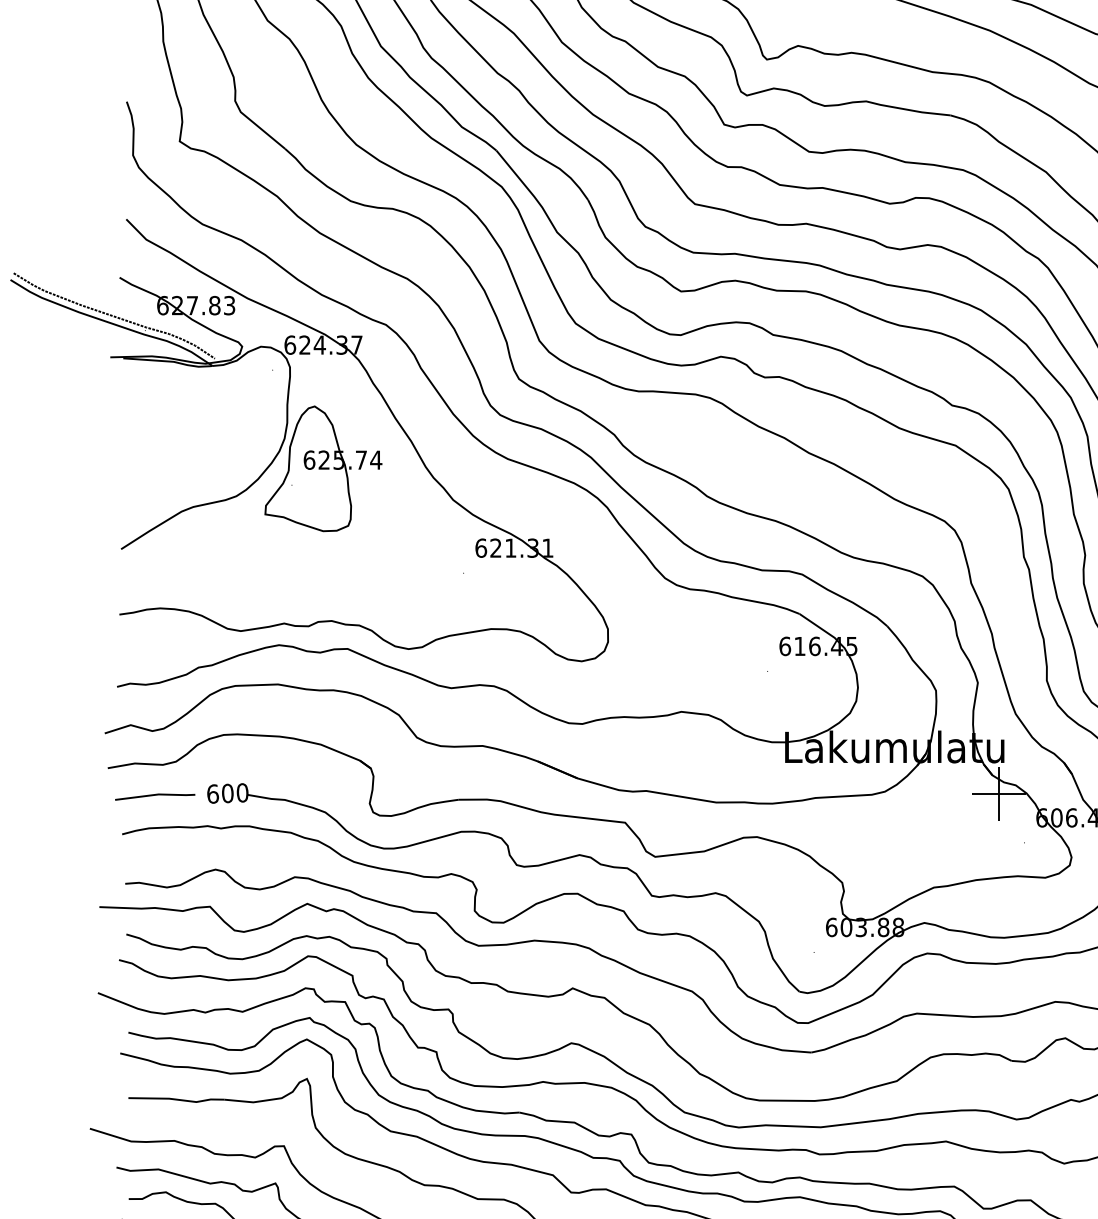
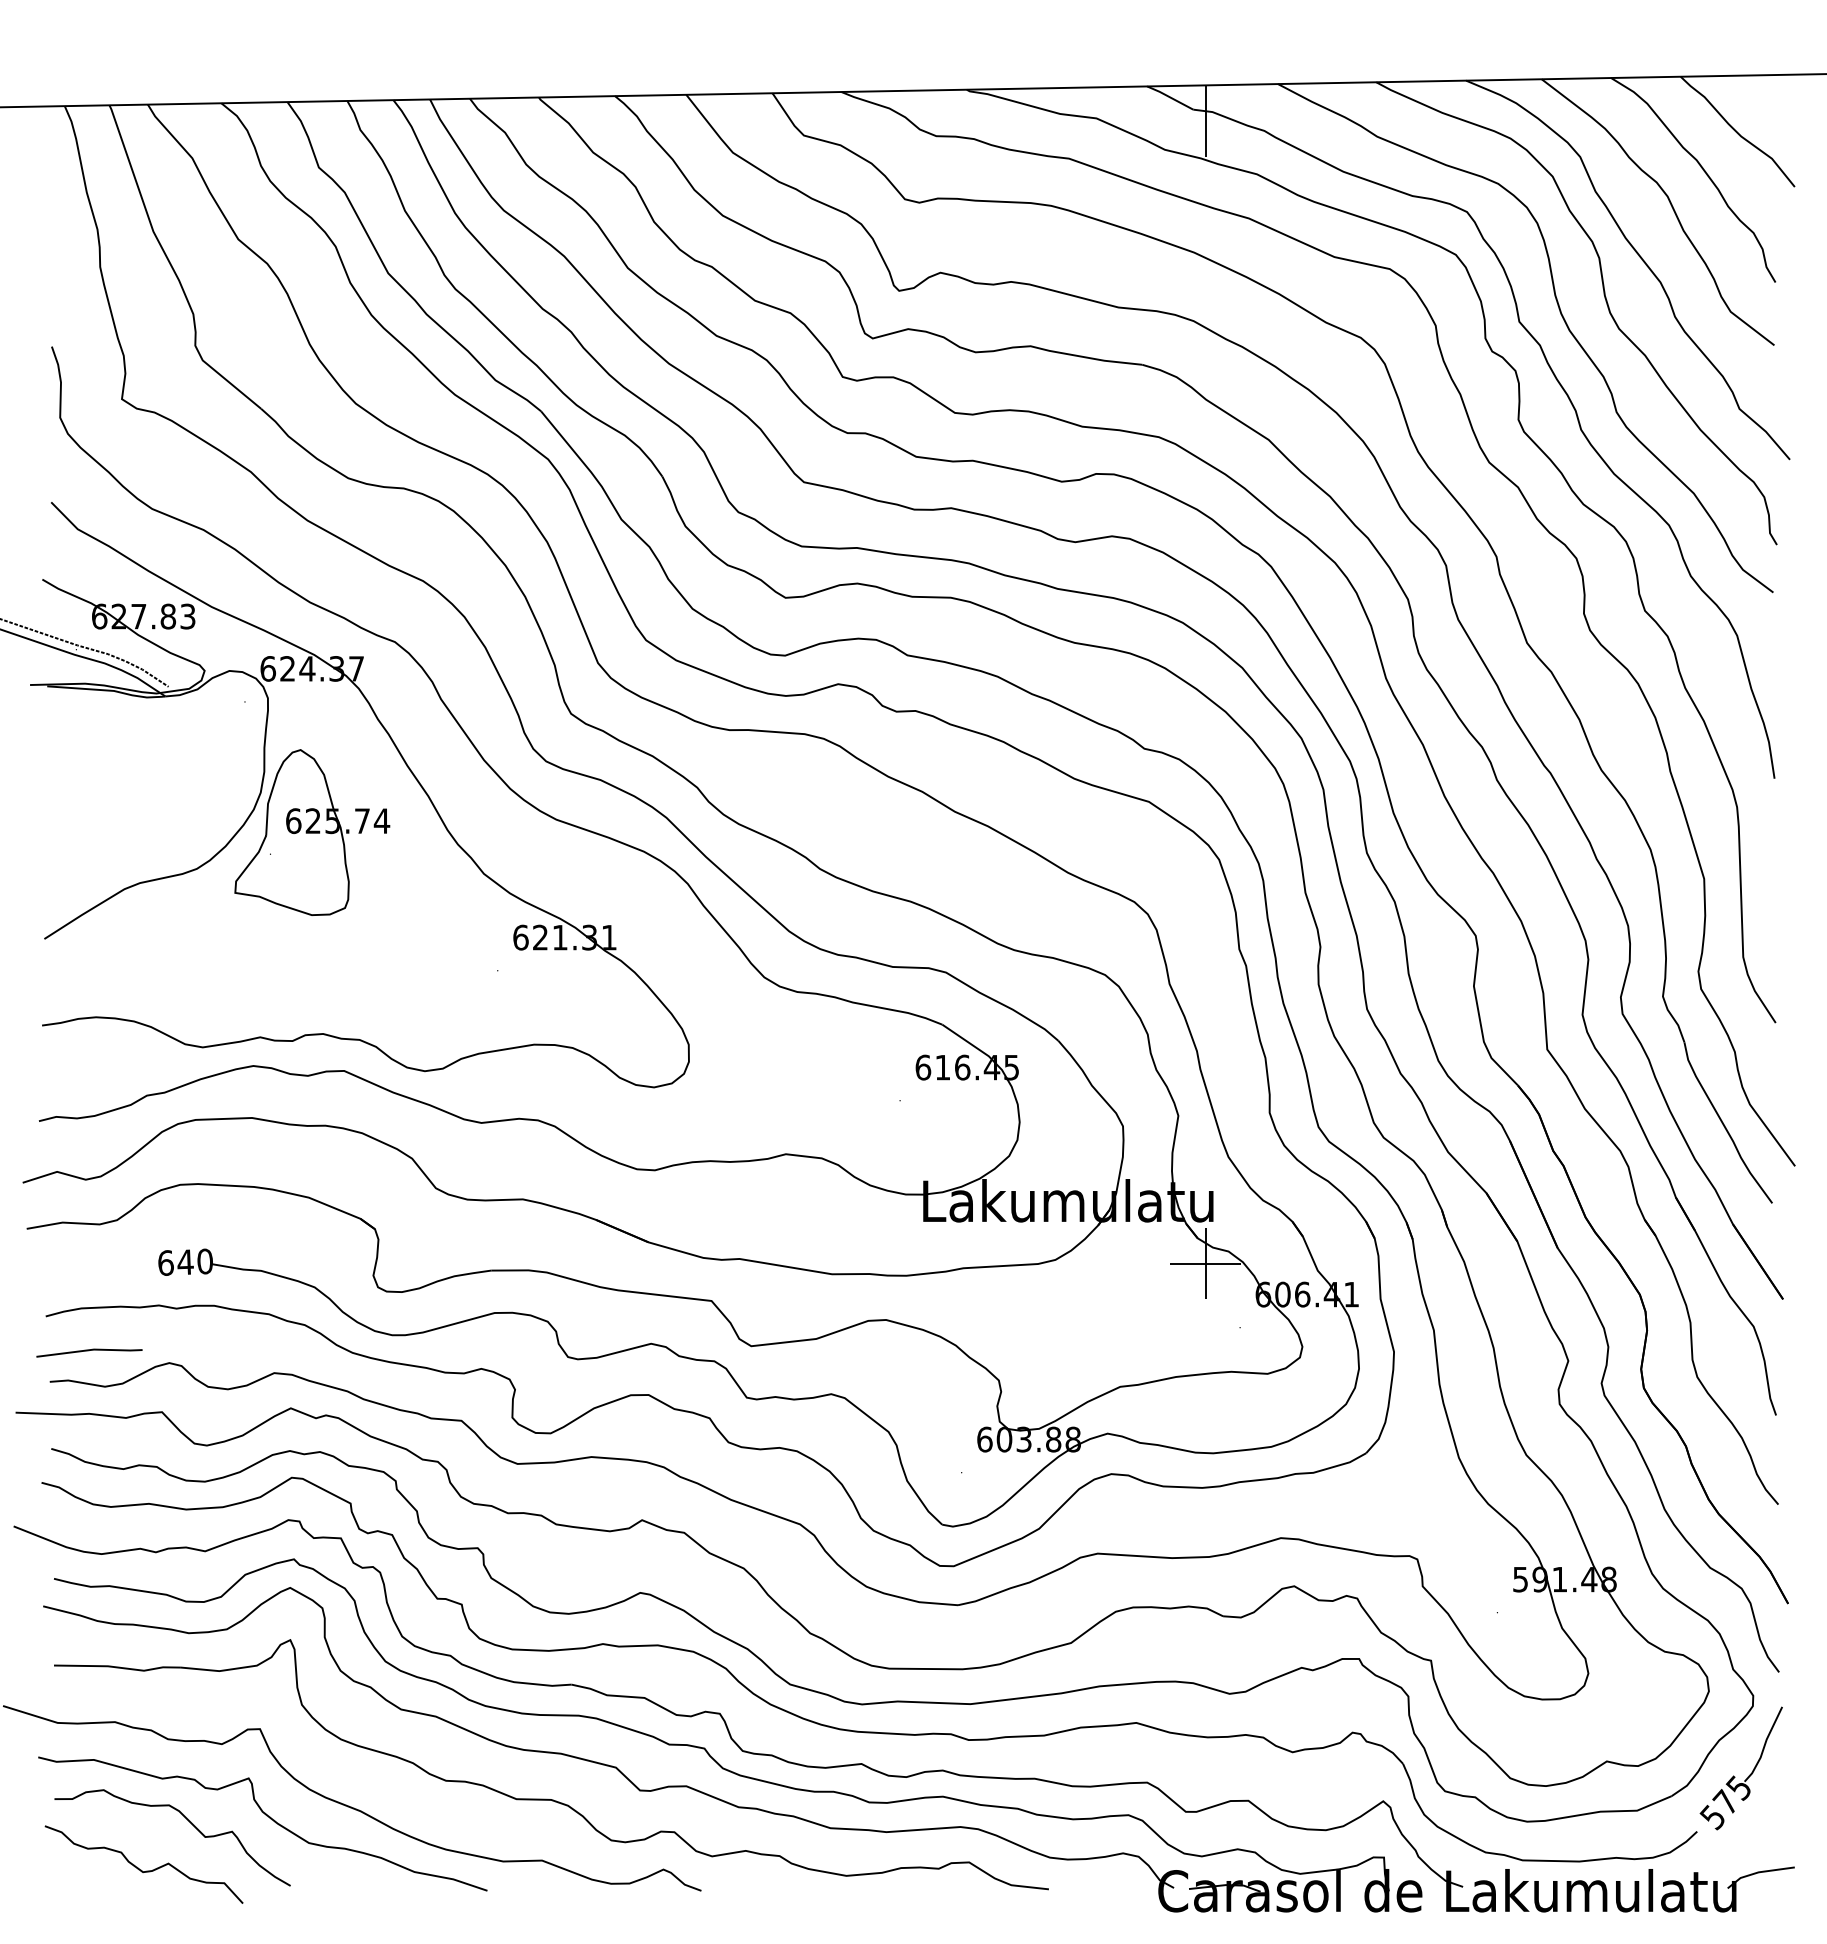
text: (227, 793) -> (185, 1262), 600 -> 640
line: (154, 795) -> (88, 1351), moved

